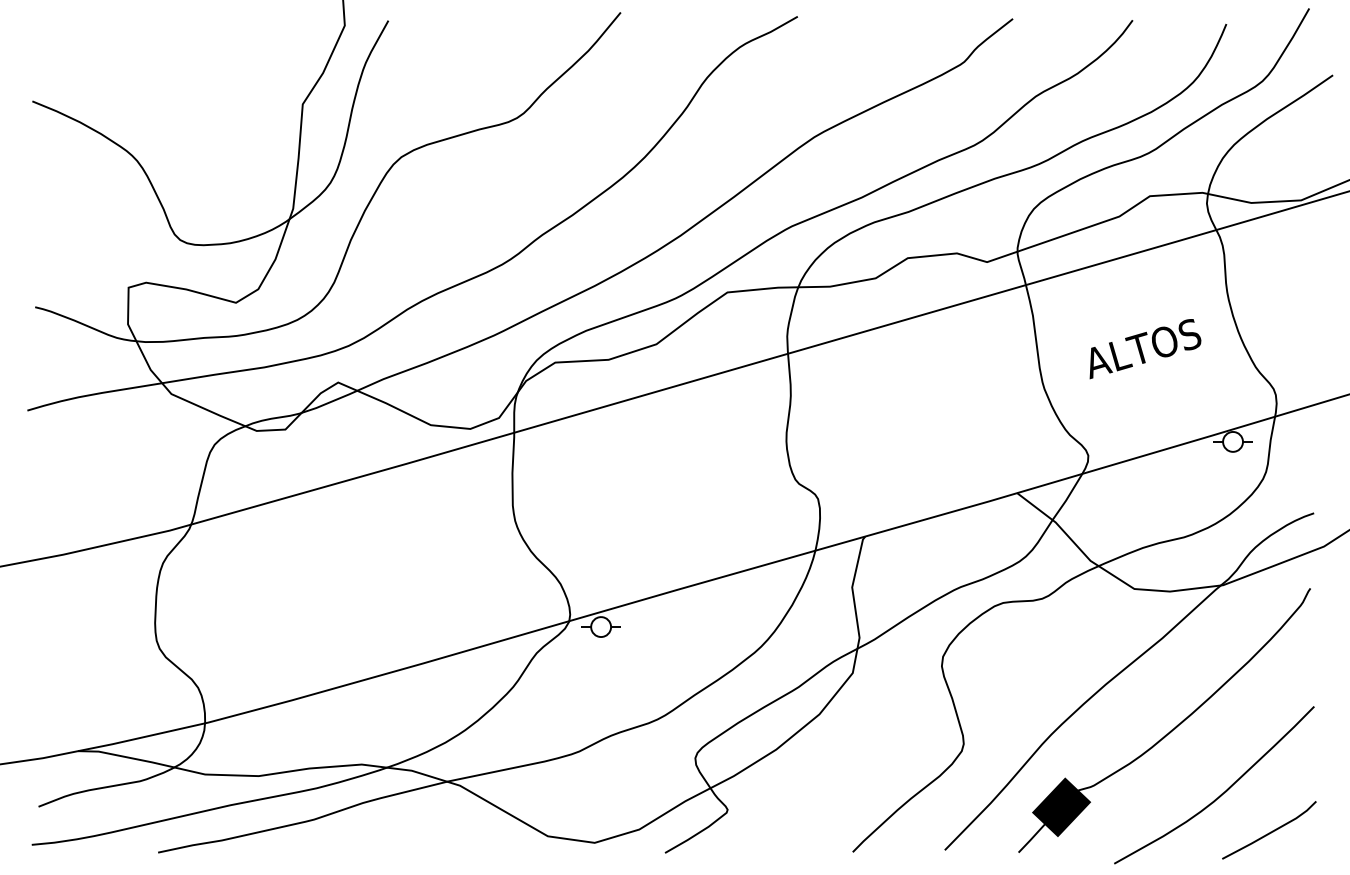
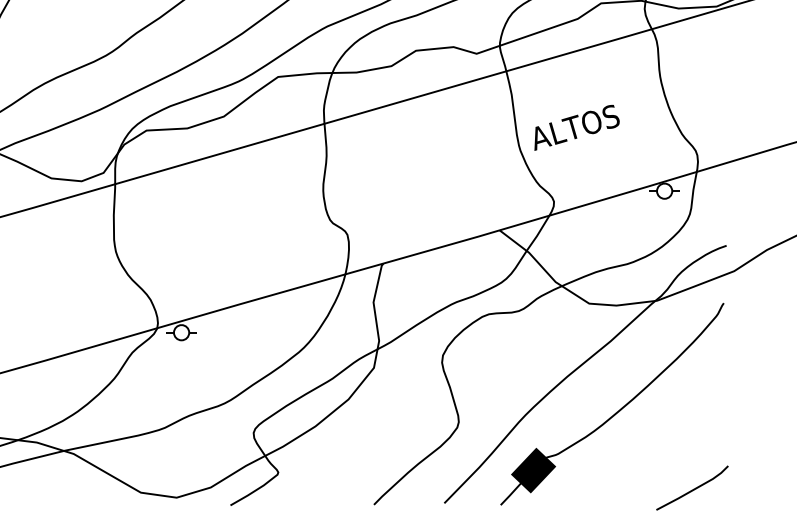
text: (1145, 349) -> (577, 128), moved
curve: (1221, 793) -> (655, 459), removed

